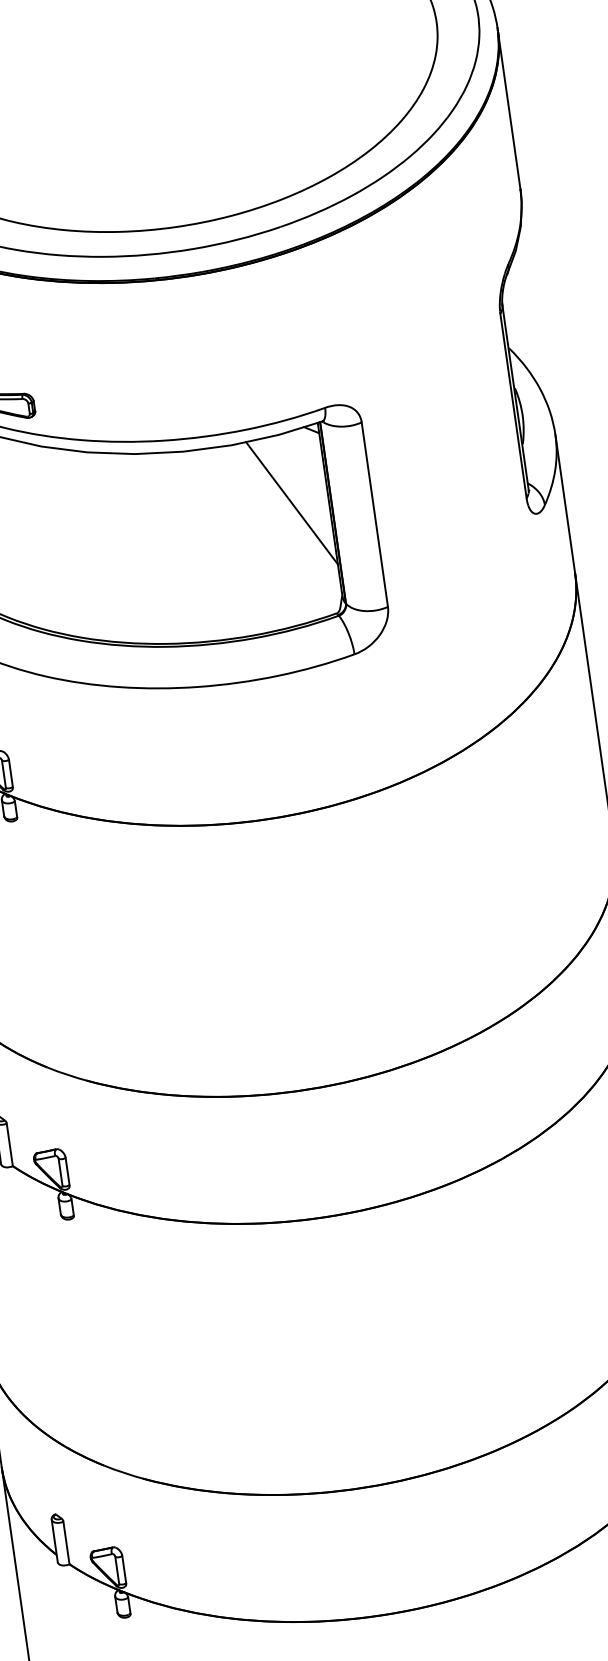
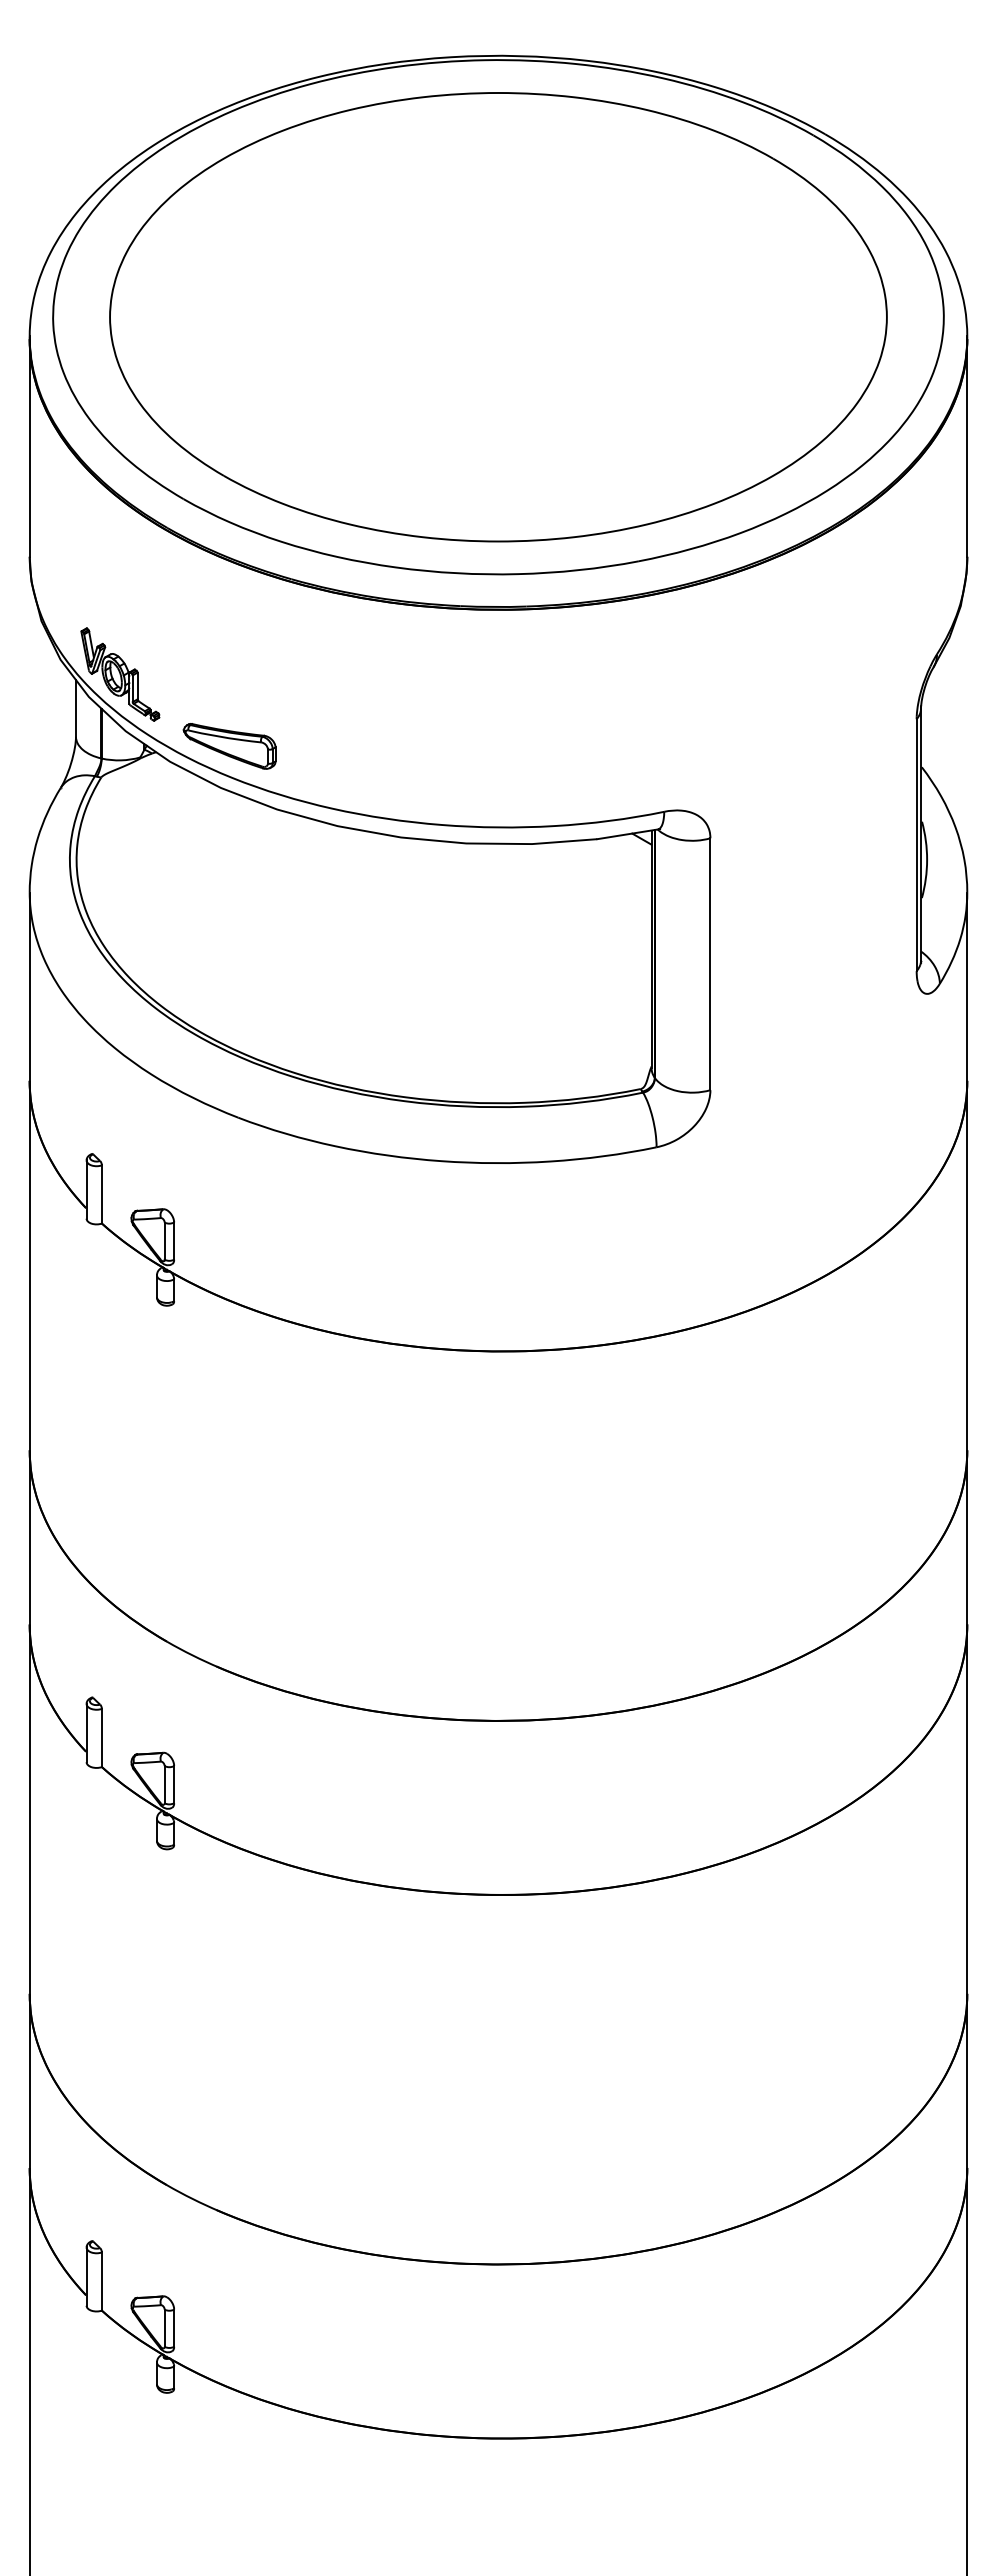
line: (291, 502) -> (601, 932), removed

